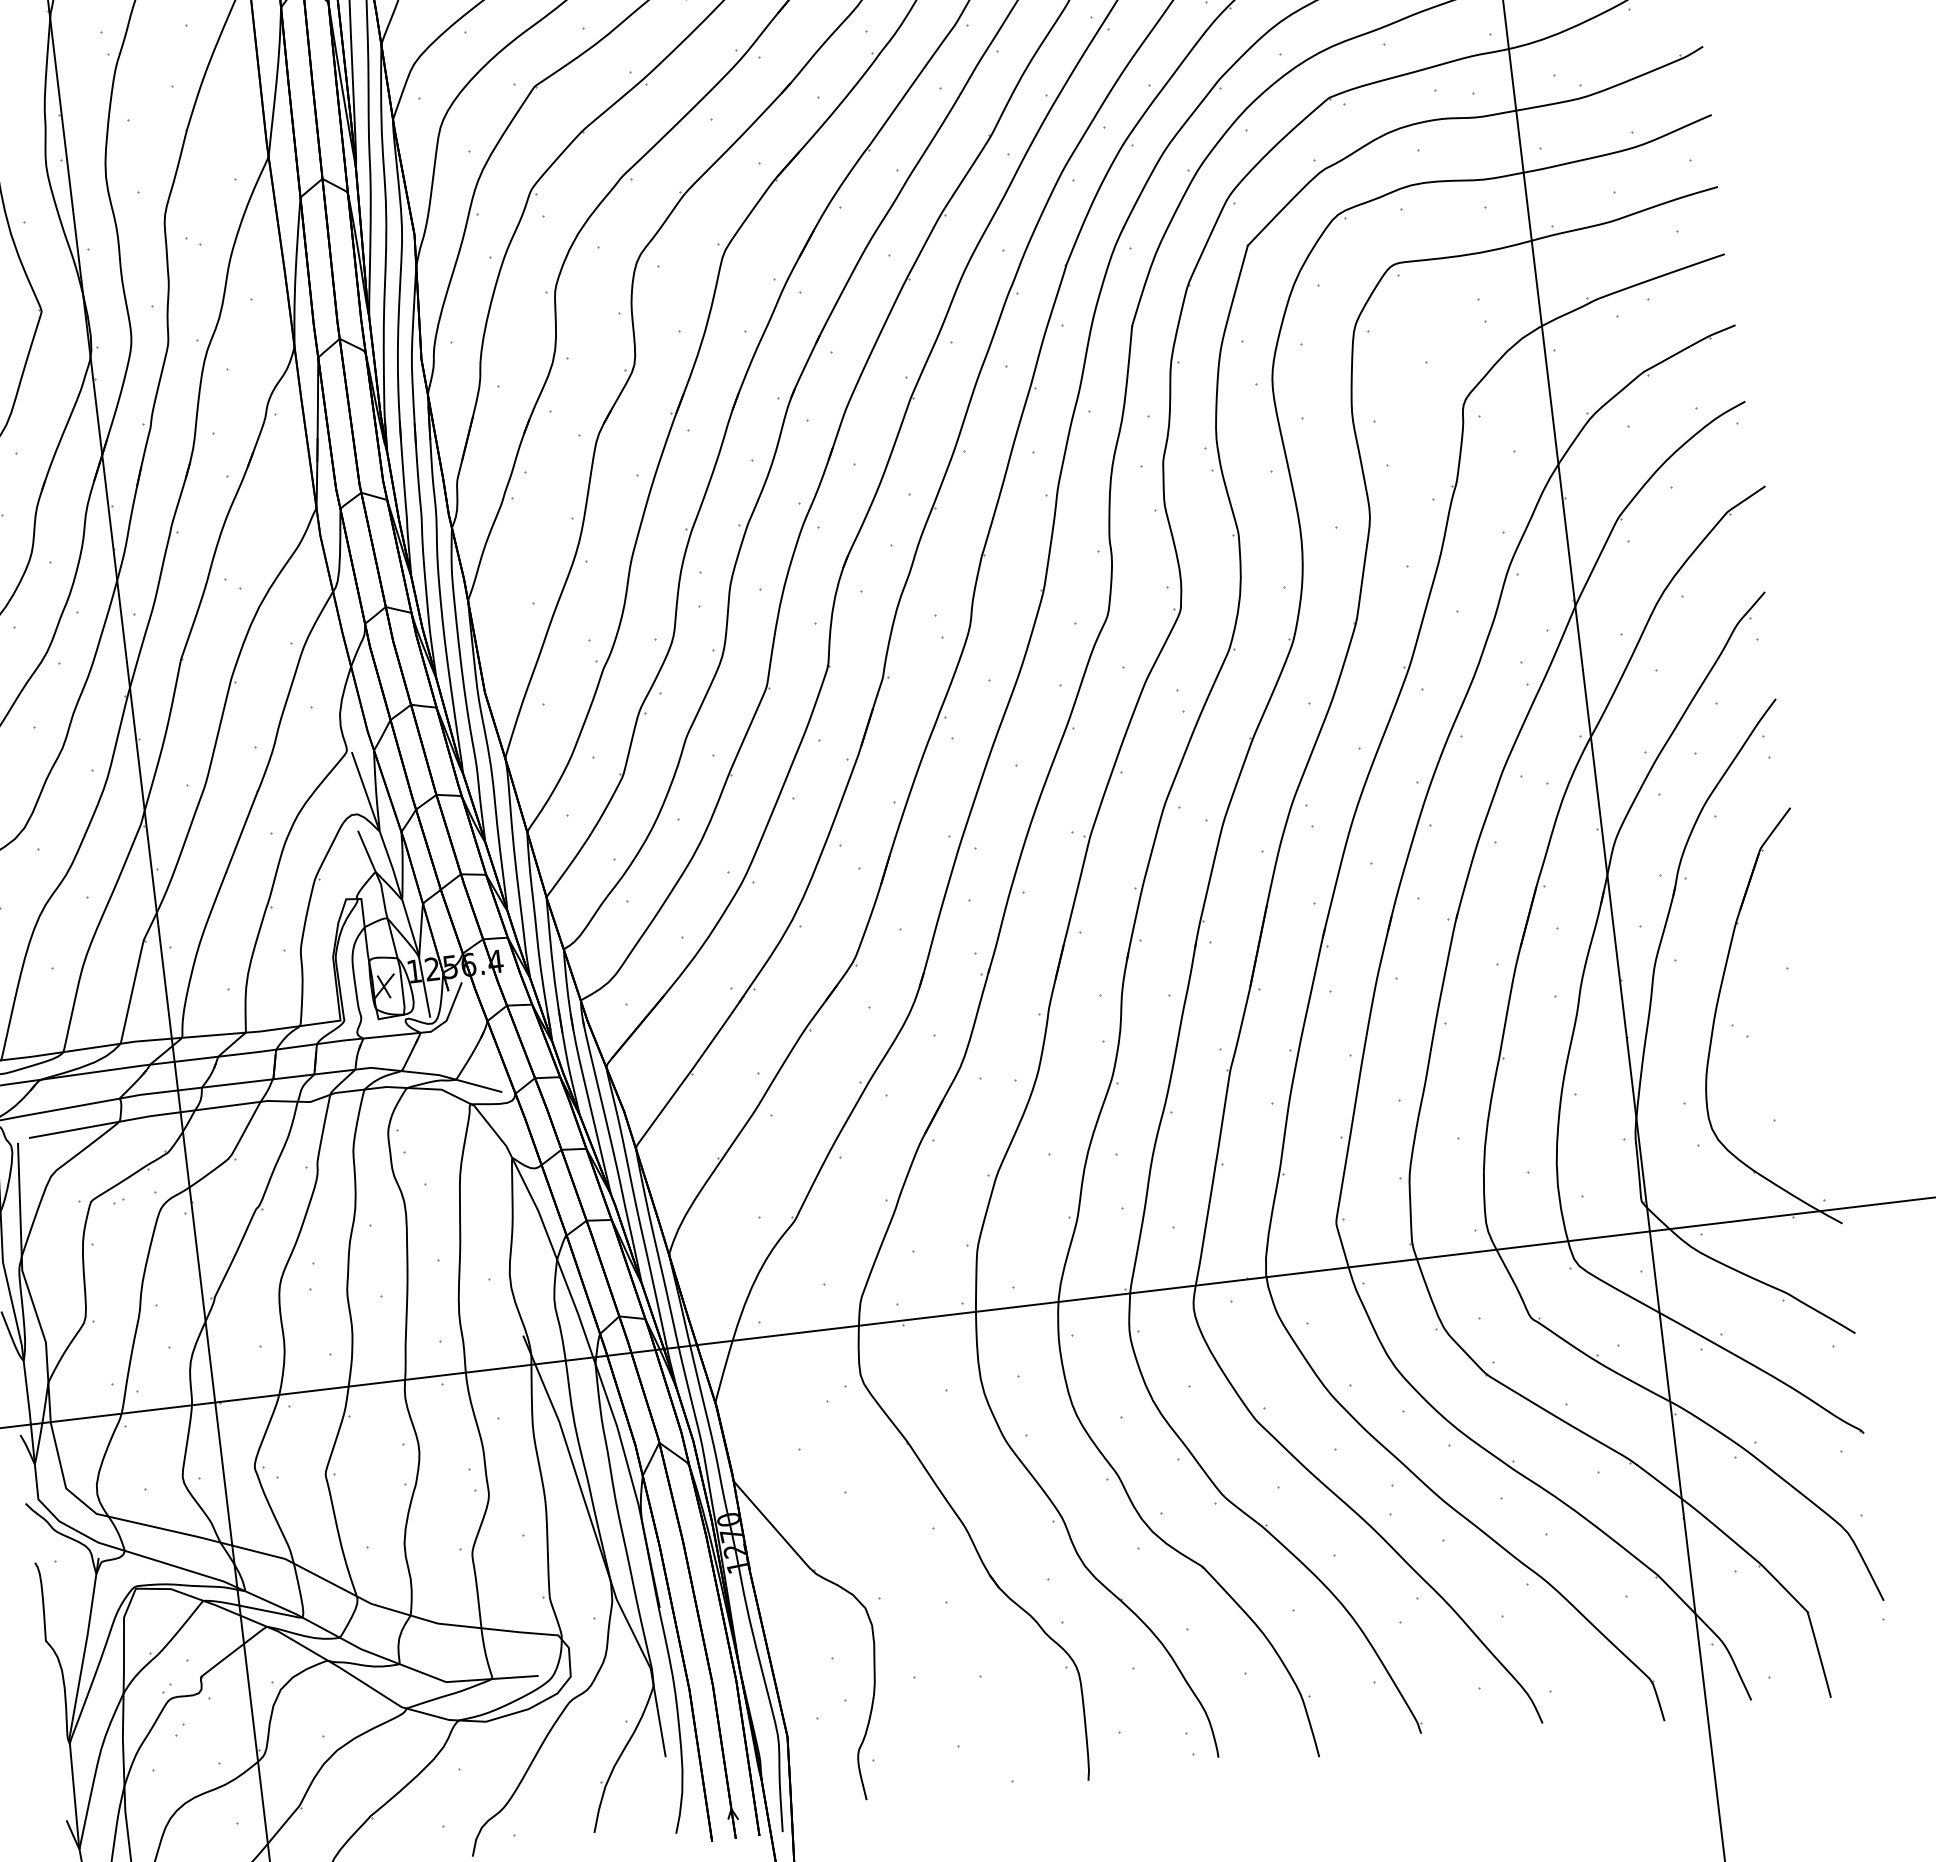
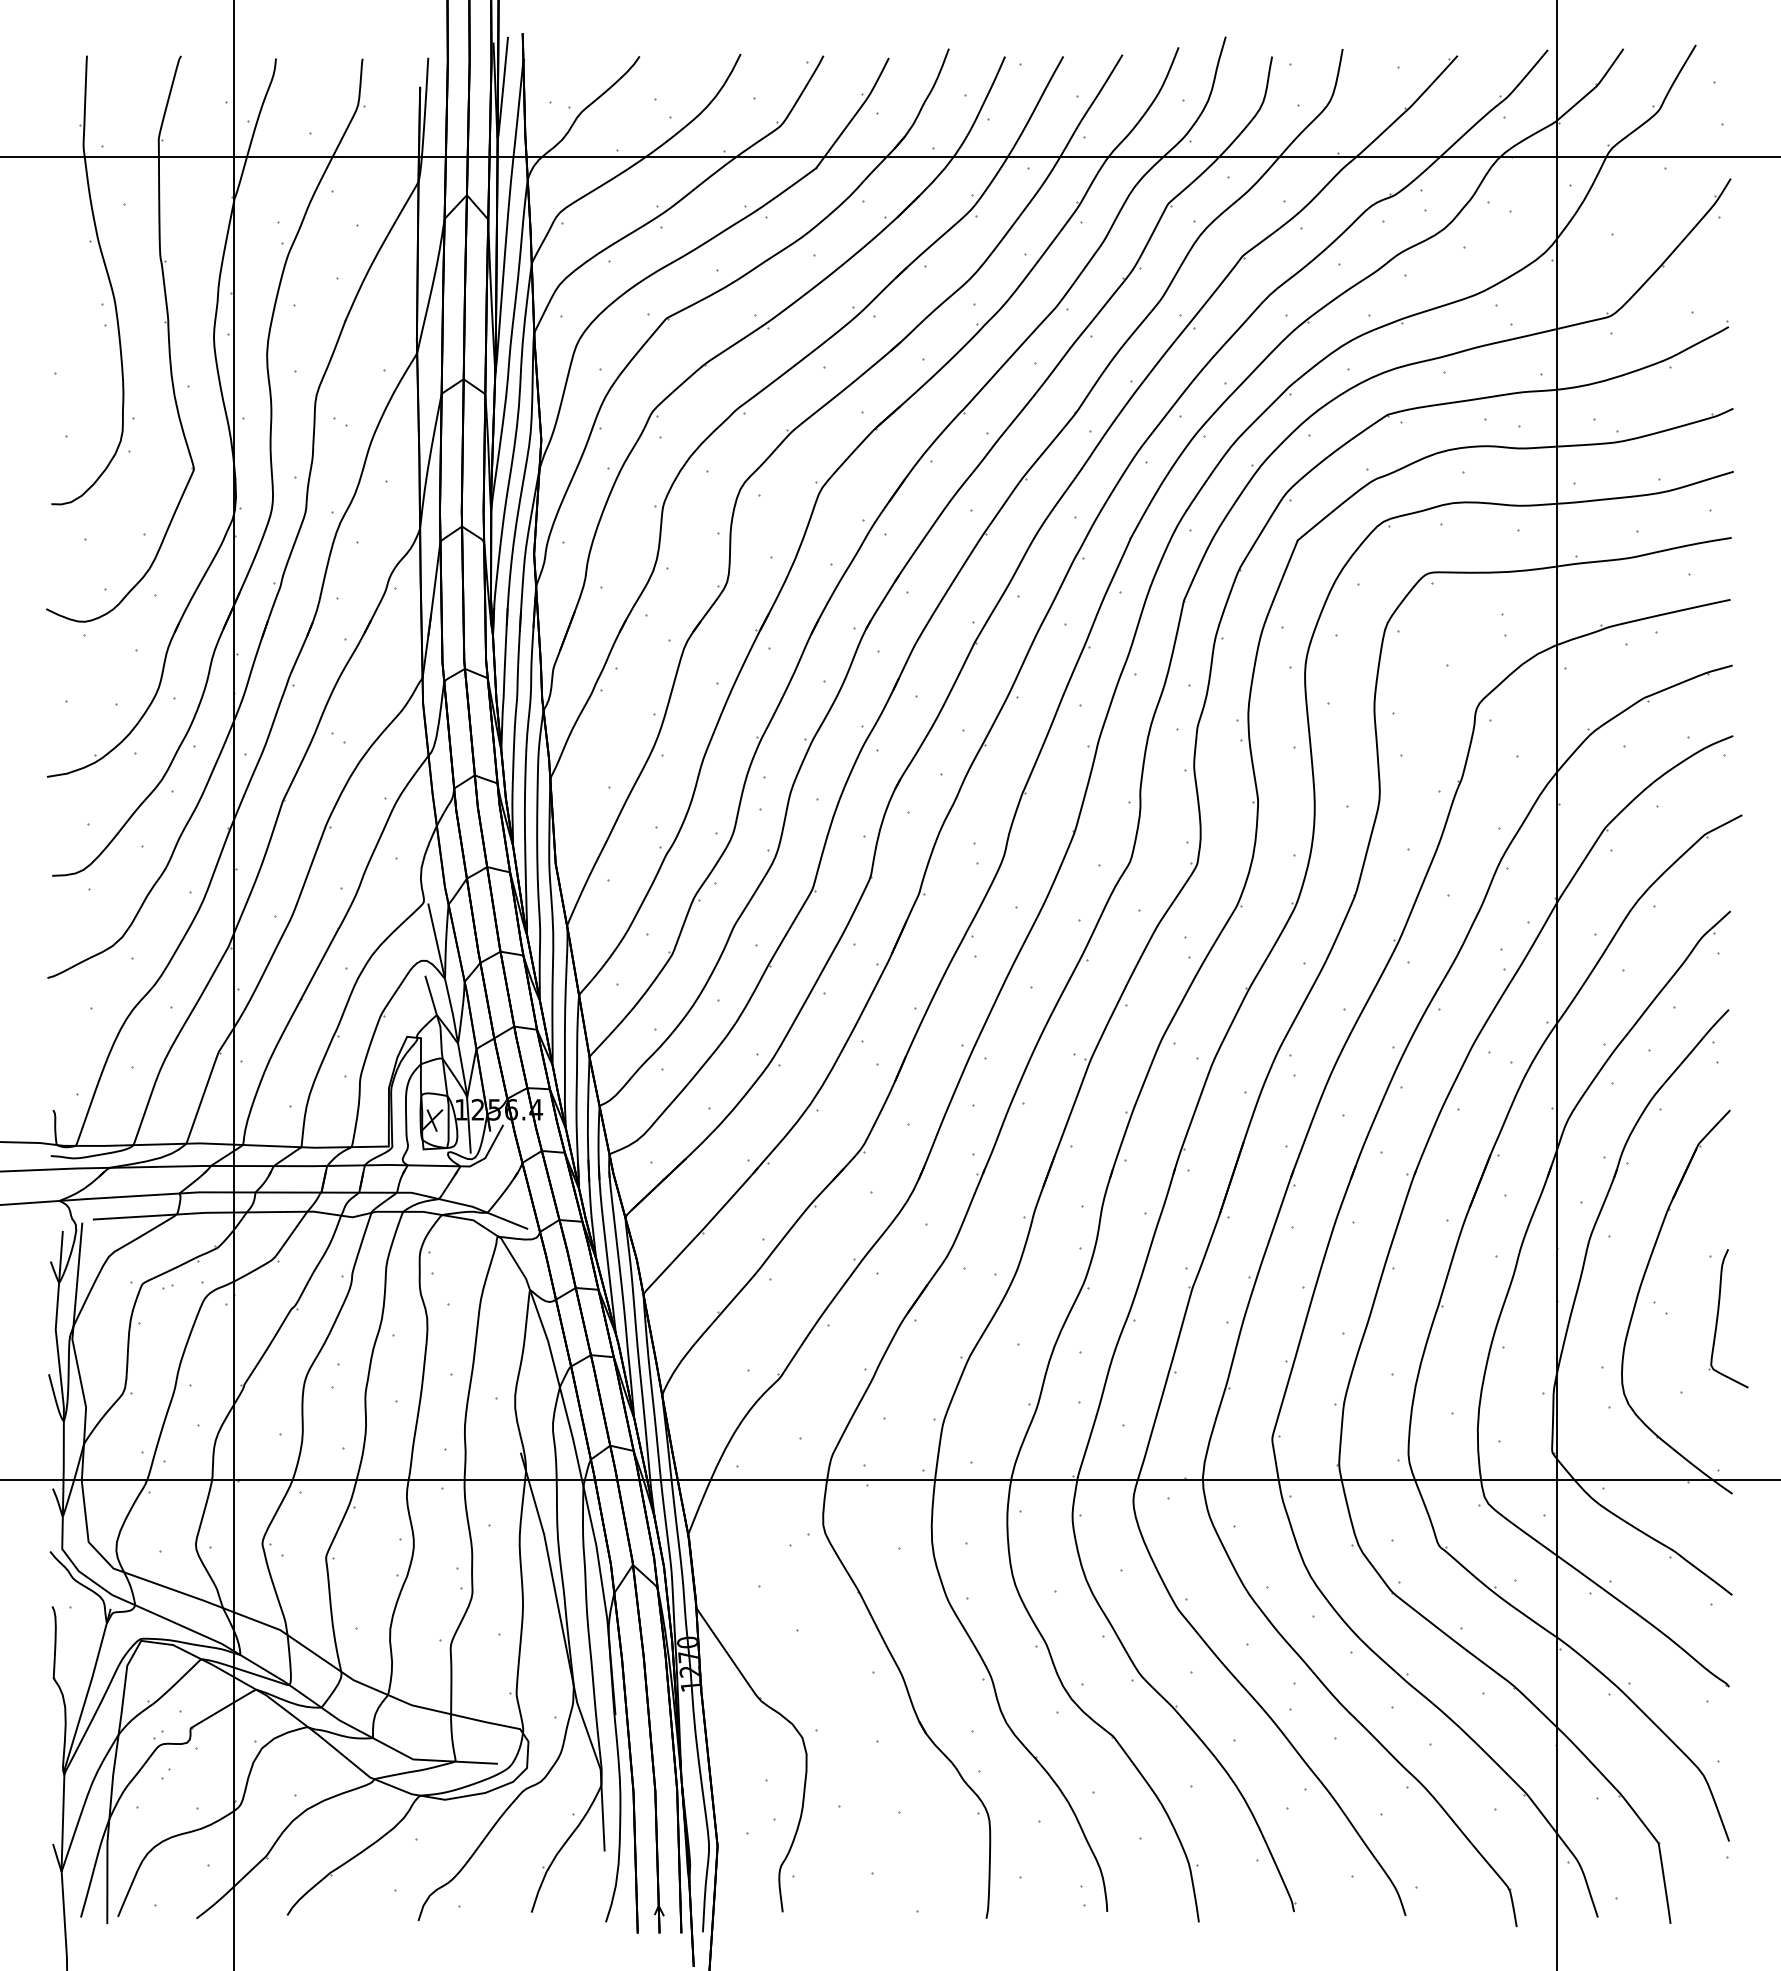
part: (1804, 1035) -> (1718, 1318), added

